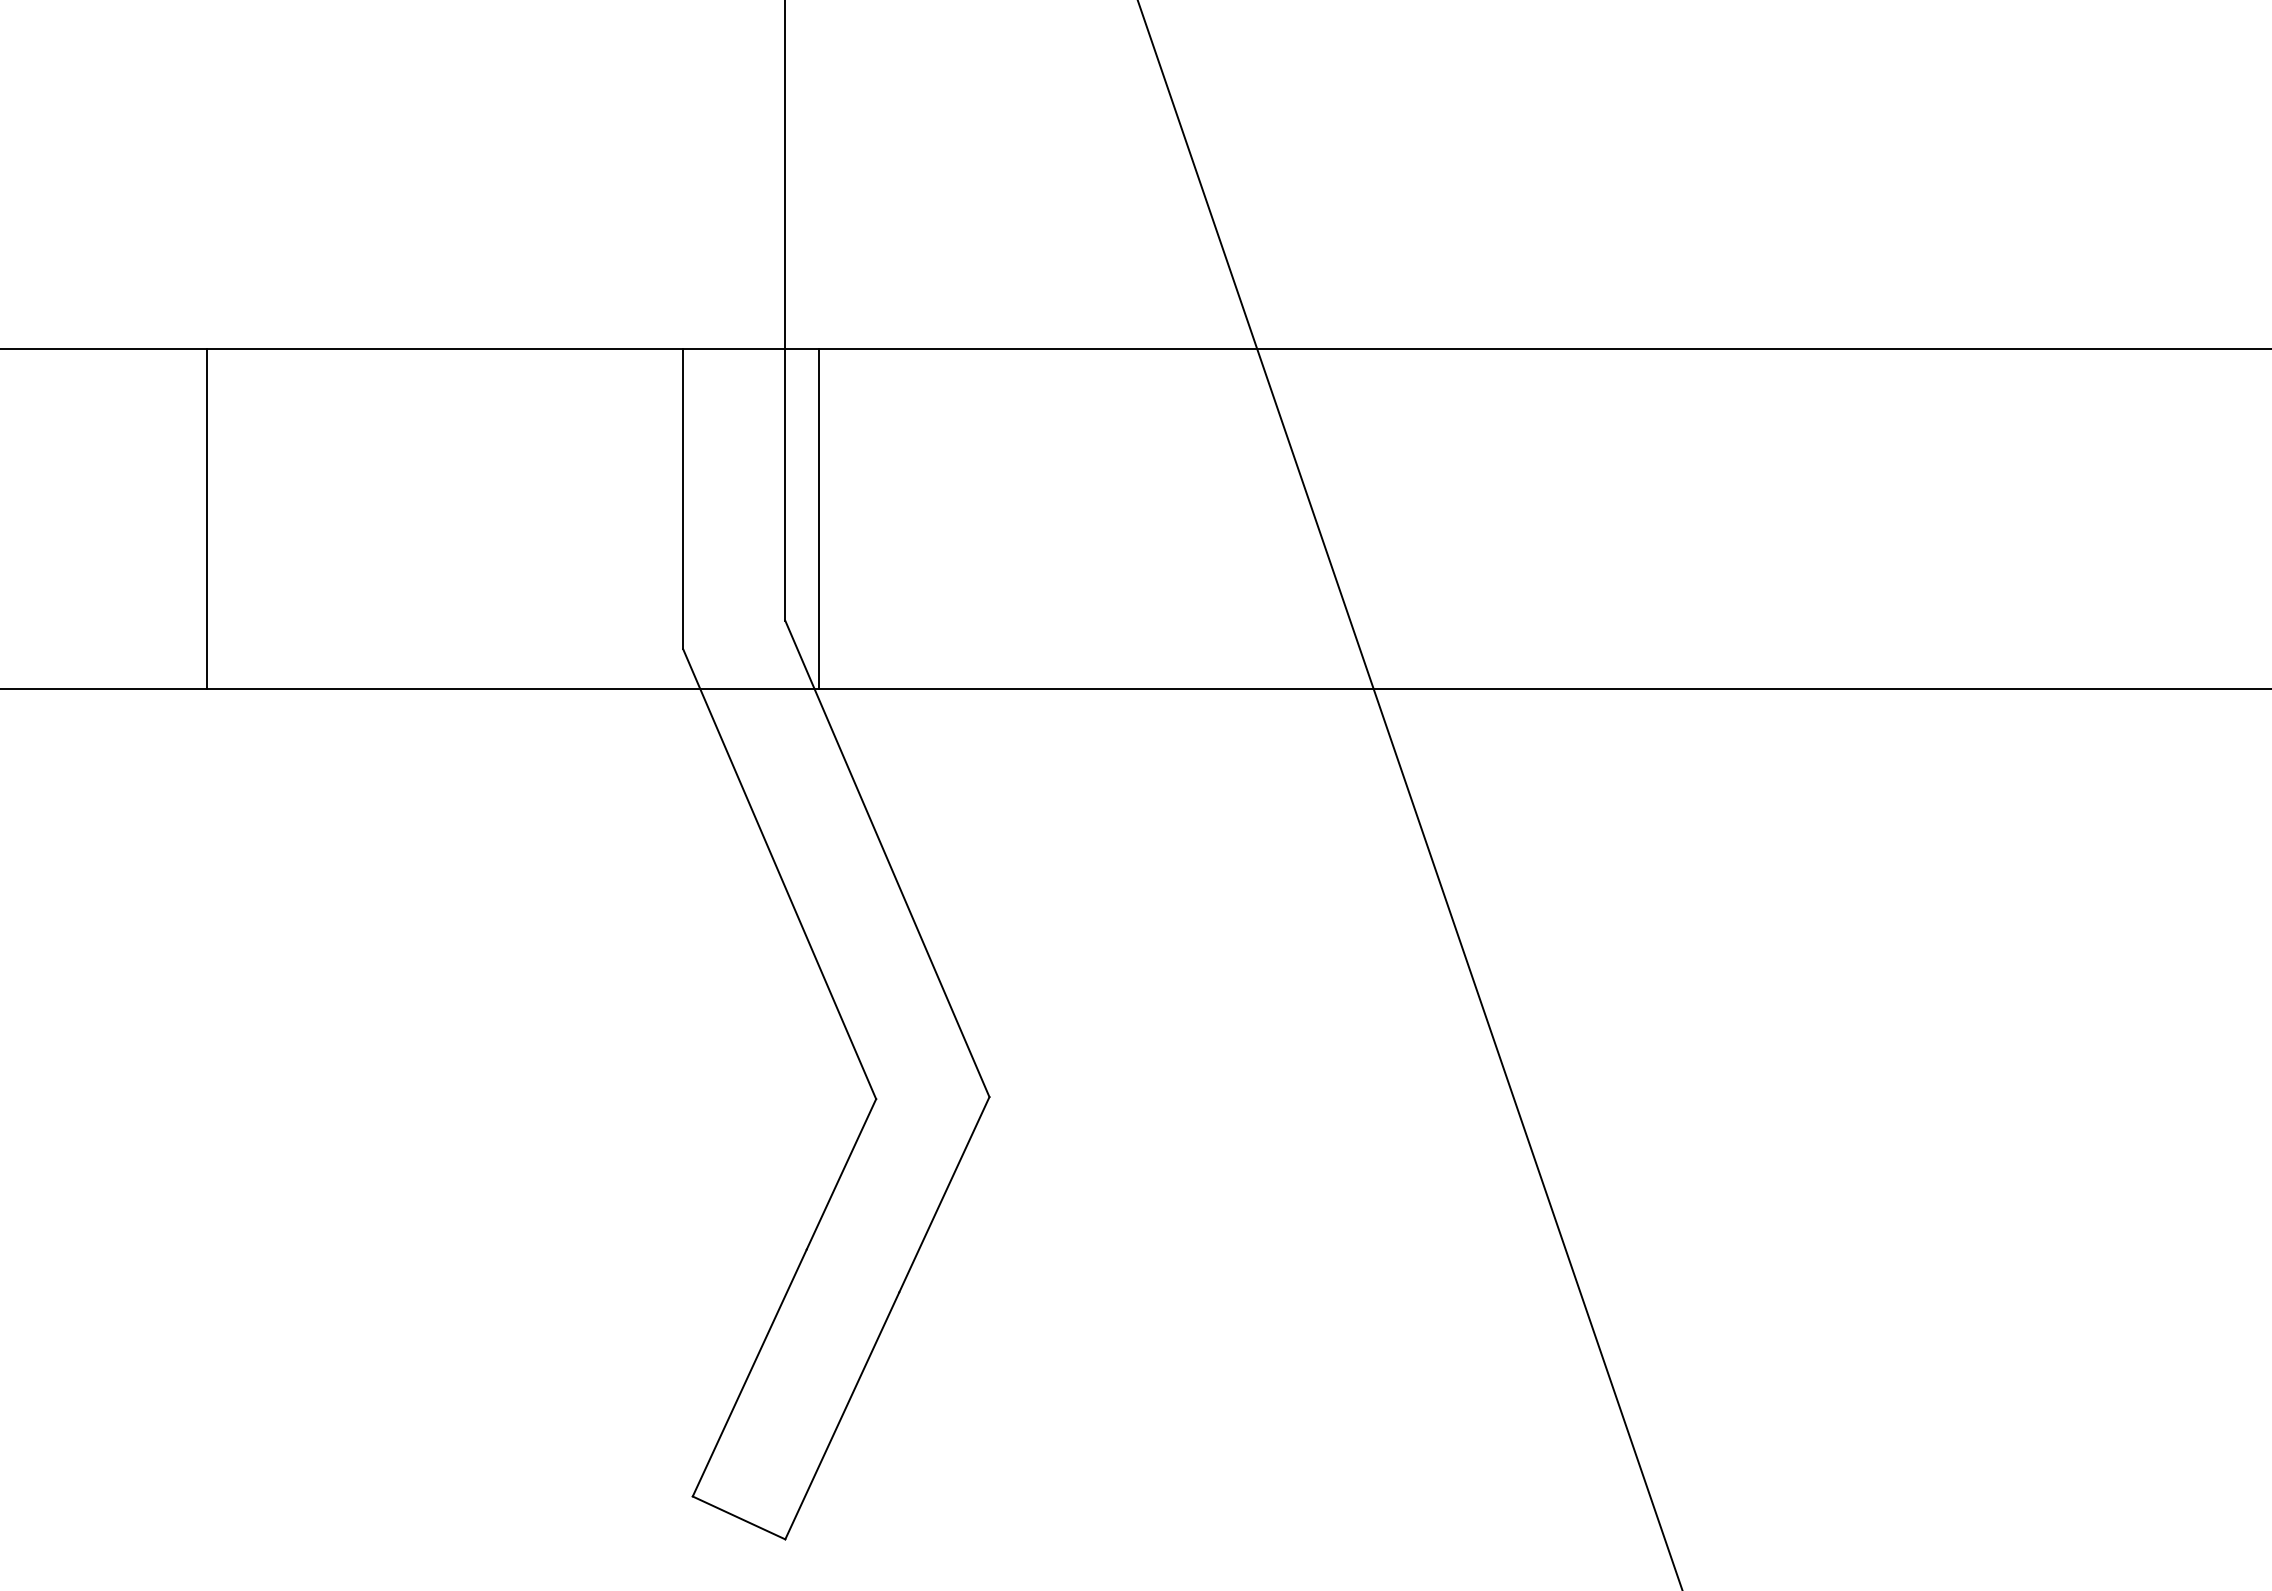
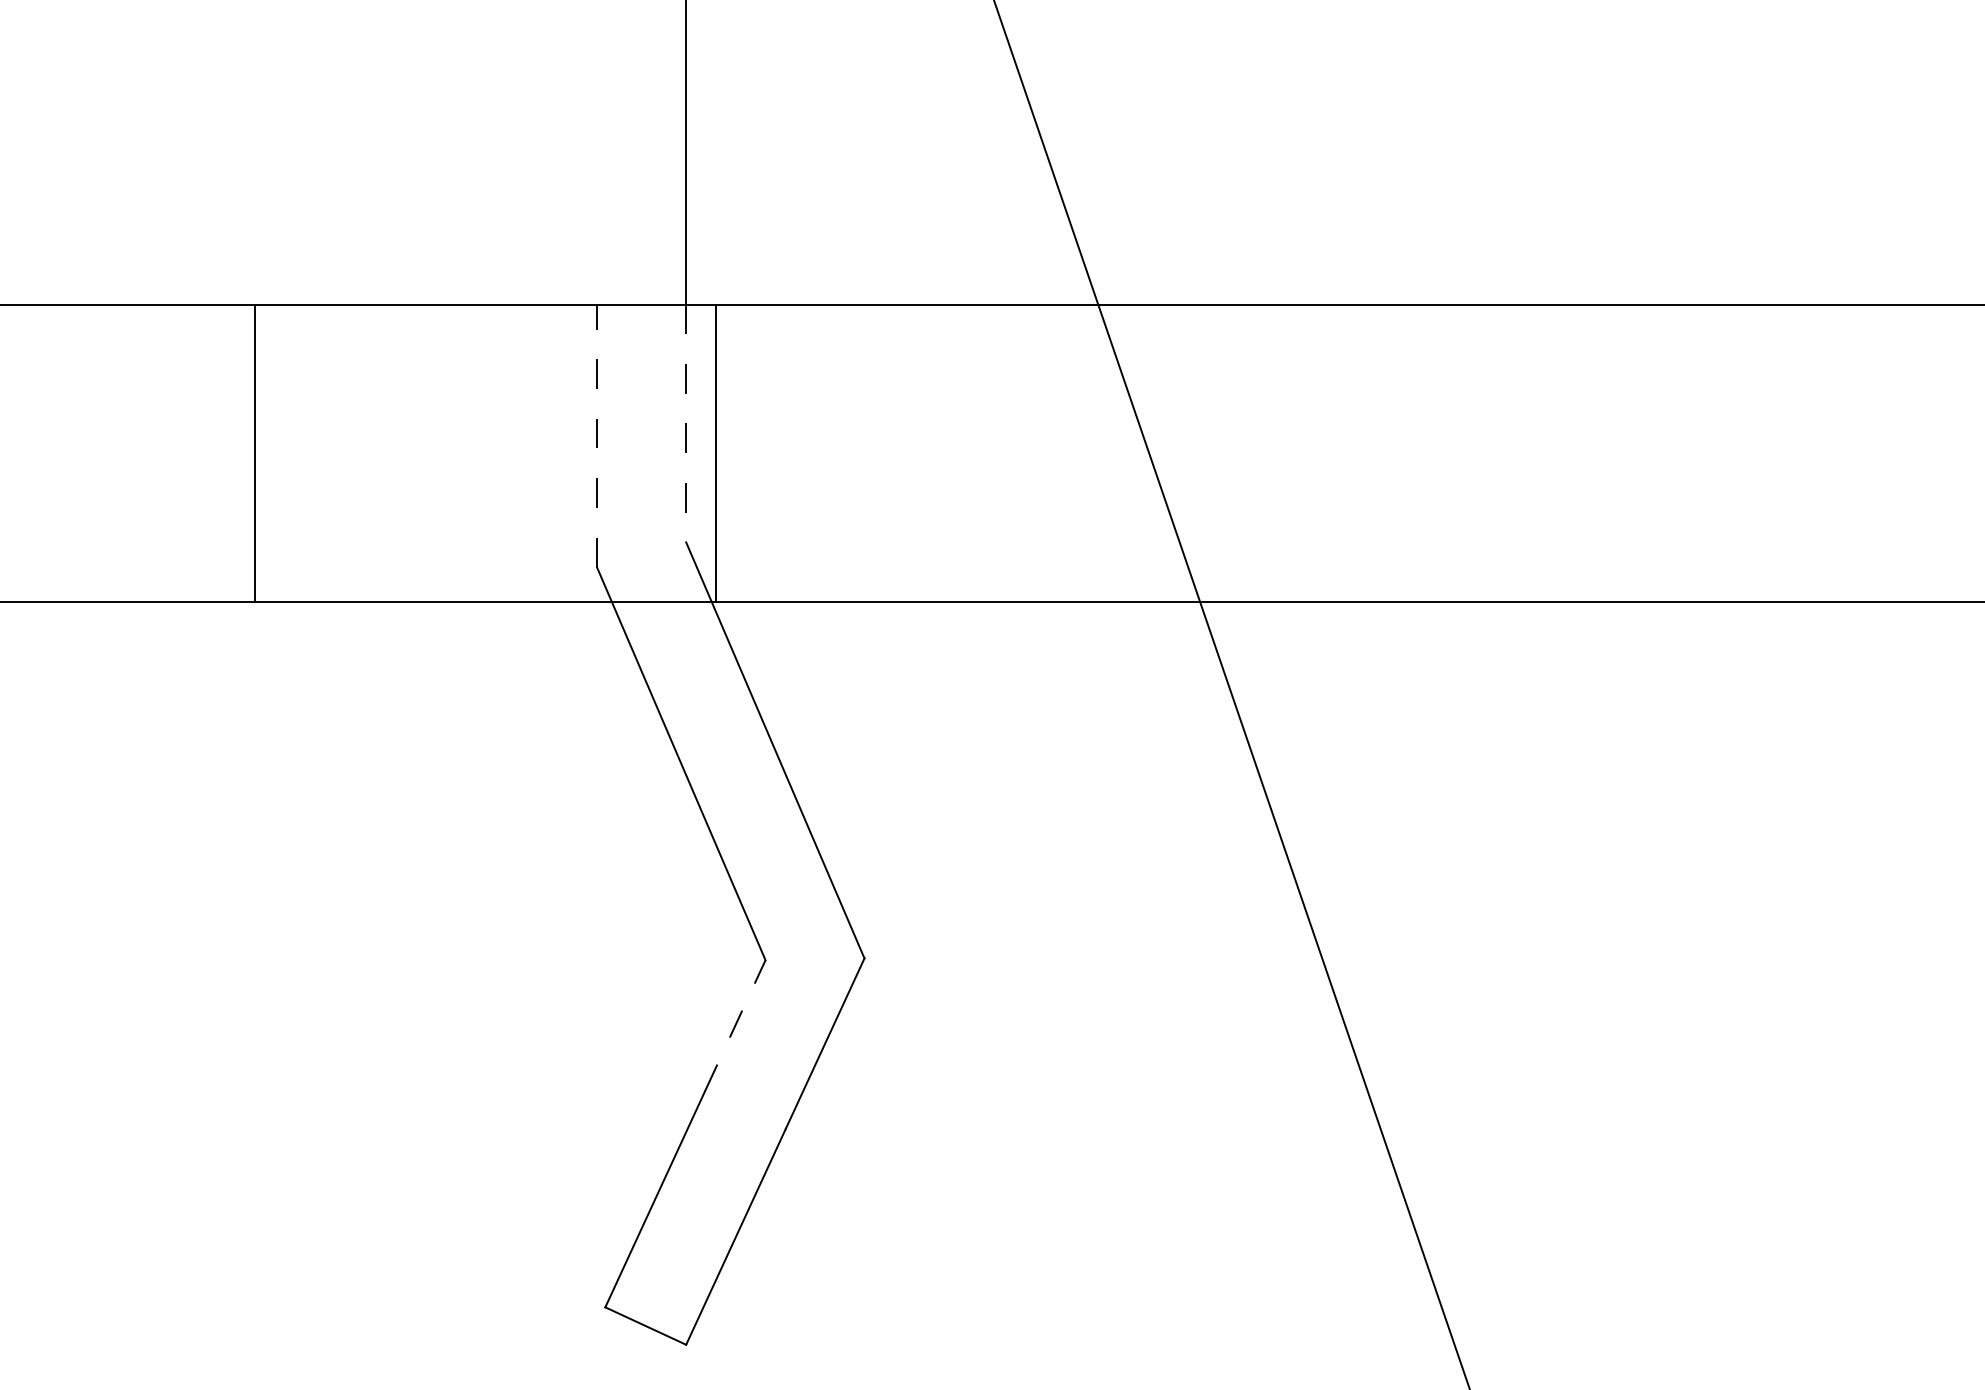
line: (785, 485) -> (686, 424), solid -> dashed
line: (683, 498) -> (597, 435), solid -> dashed
line: (206, 518) -> (254, 453), moved
line: (841, 1174) -> (735, 1026), solid -> dashed

